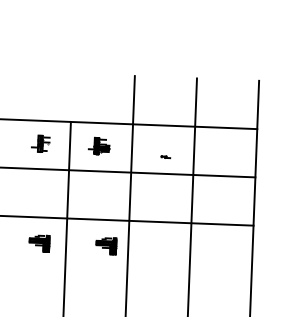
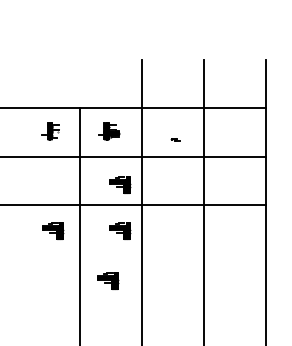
part: (108, 199) -> (120, 184), added
part: (92, 295) -> (108, 280), added

